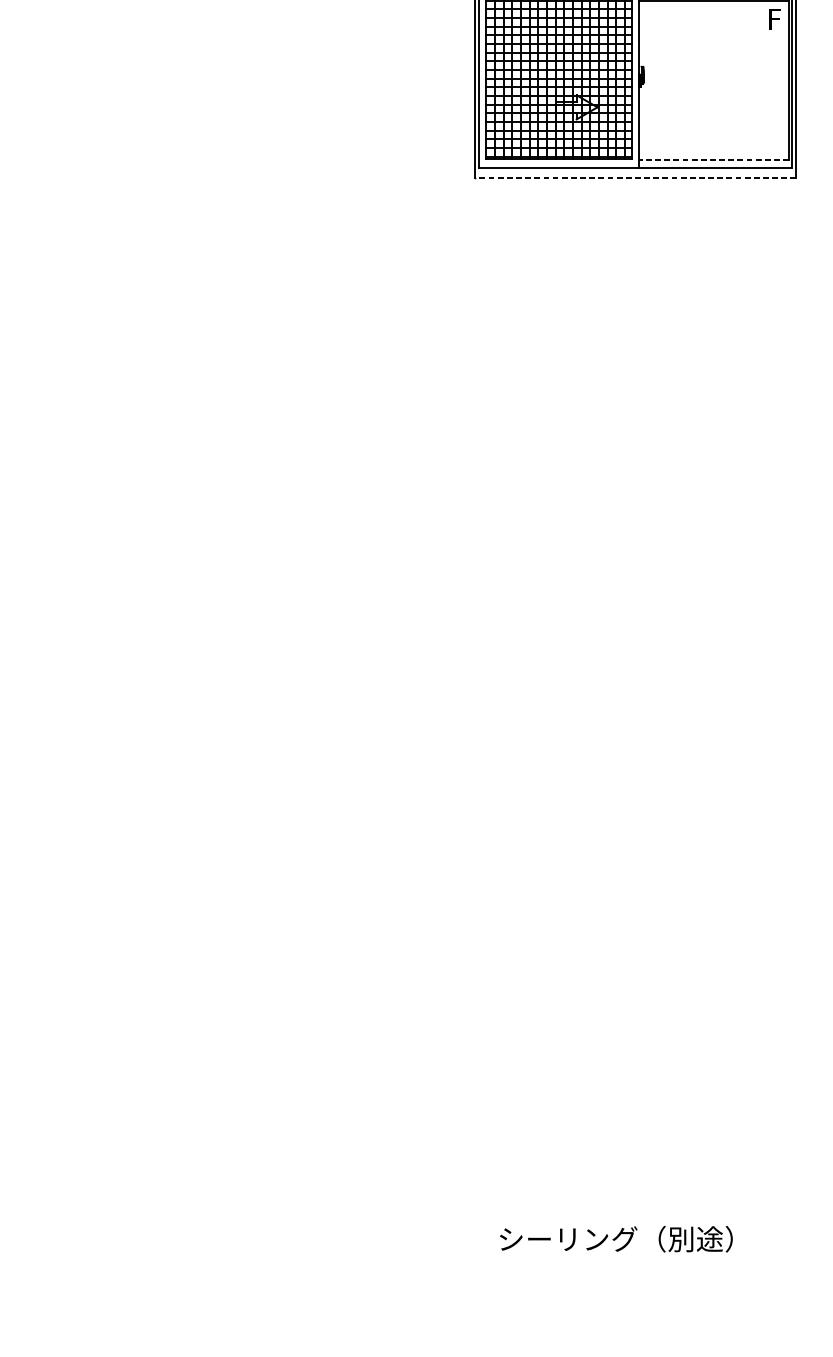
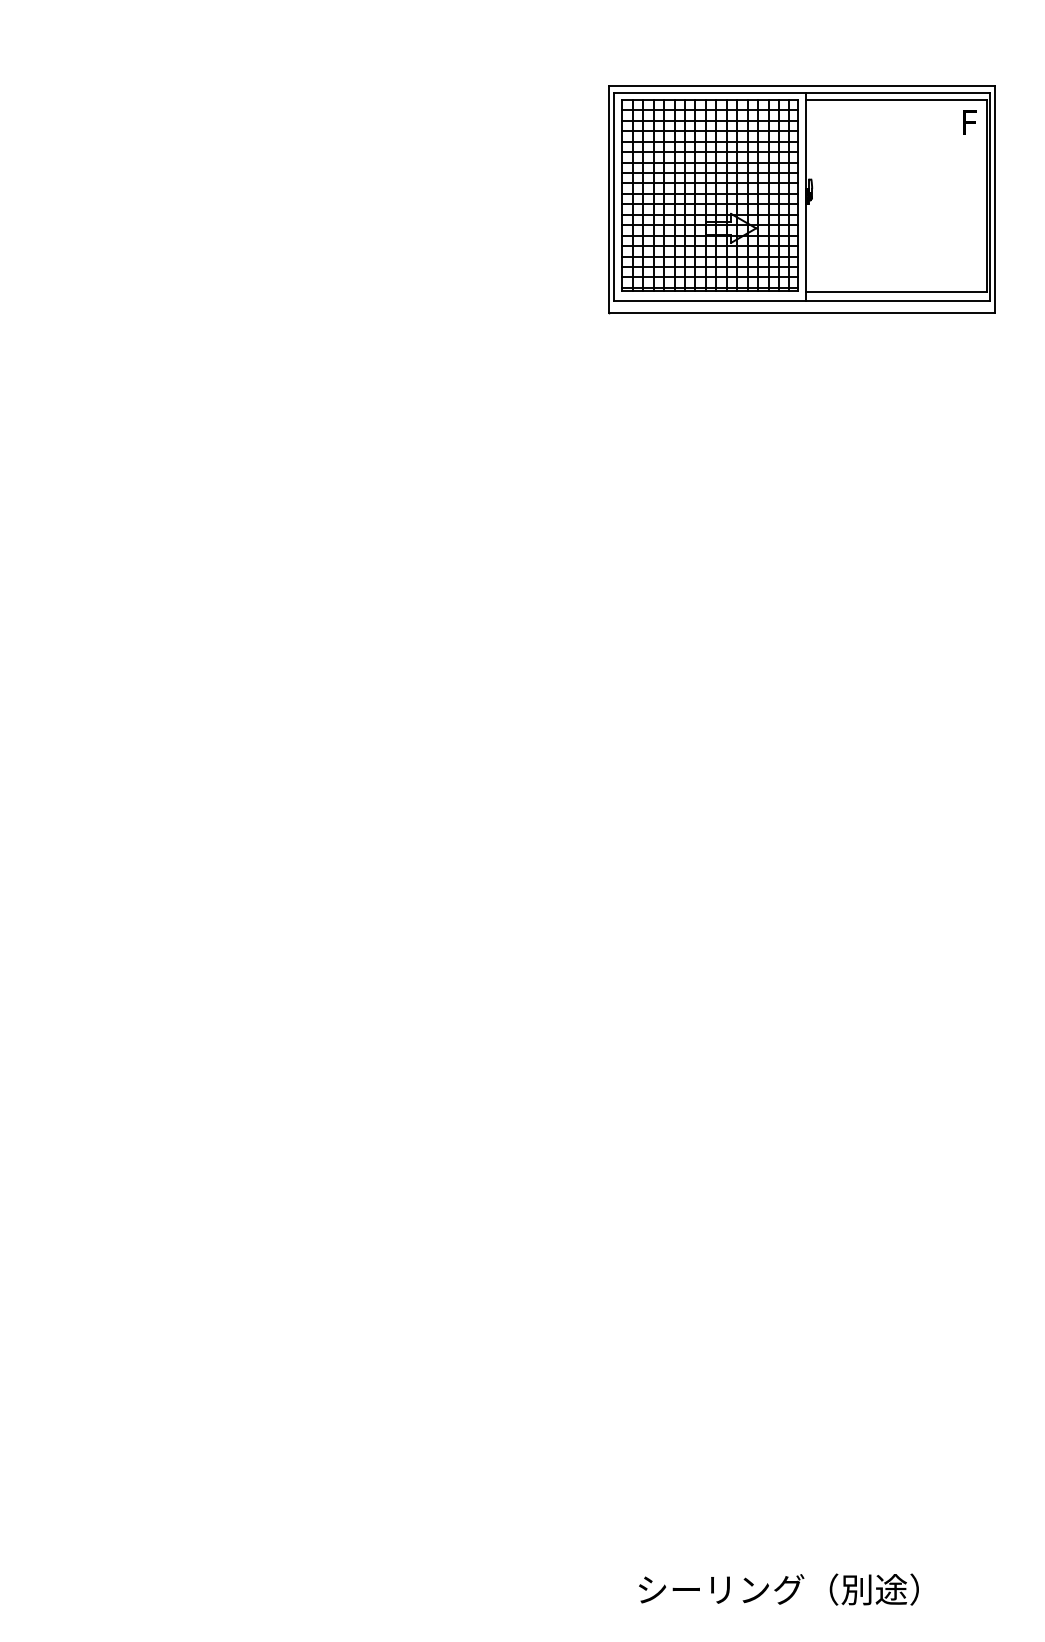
line: (713, 160) -> (895, 292), dashed -> solid
line: (635, 177) -> (801, 312), dashed -> solid

